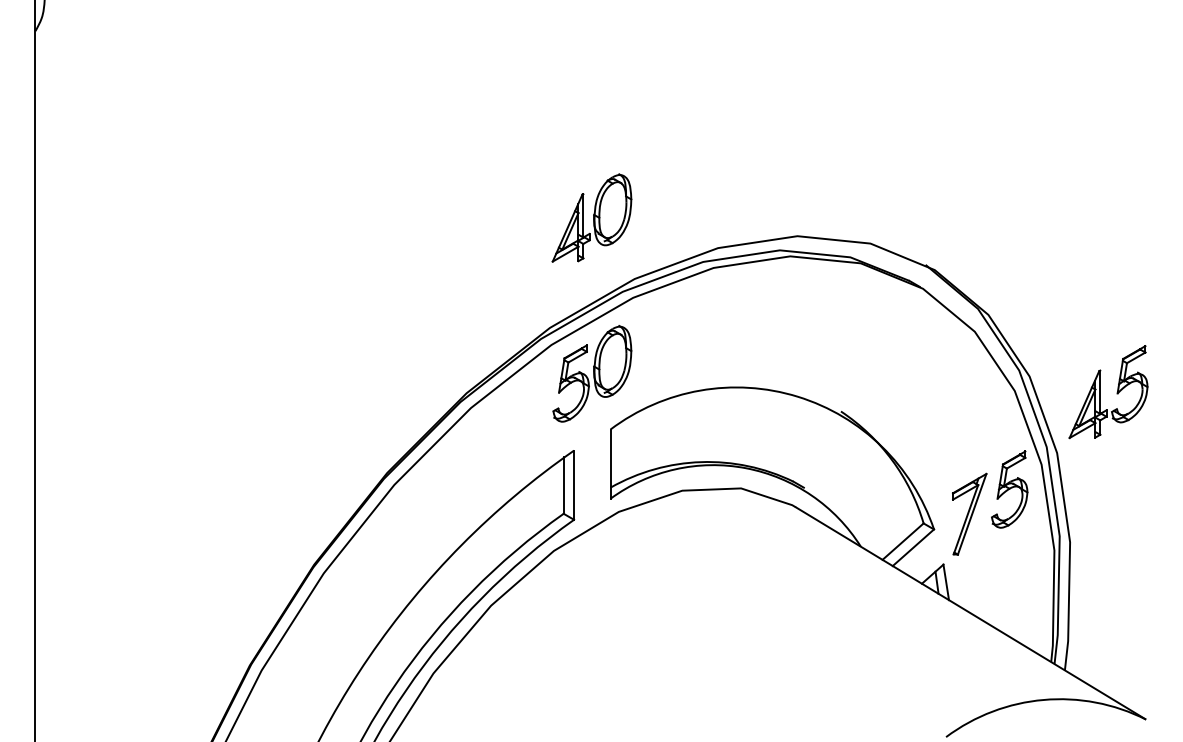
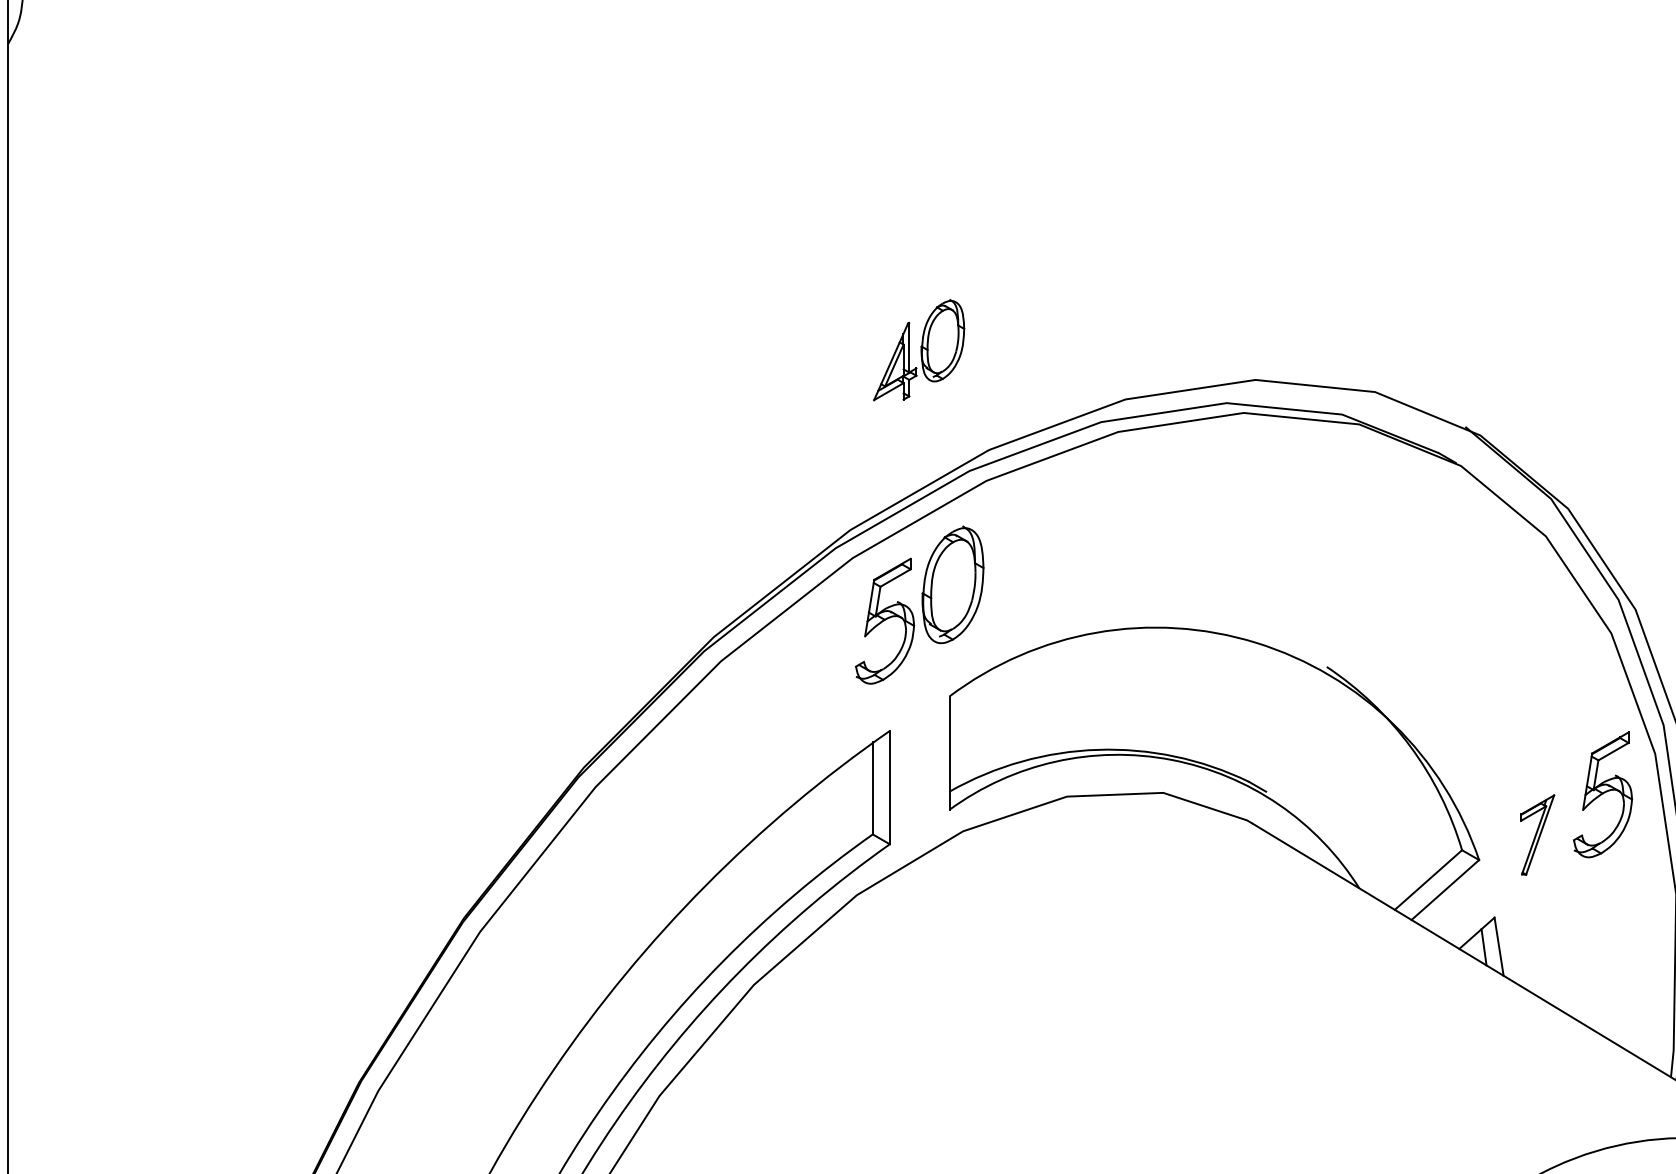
part: (591, 217) -> (918, 349), size x0.7
part: (969, 513) -> (1537, 833), size x0.6

